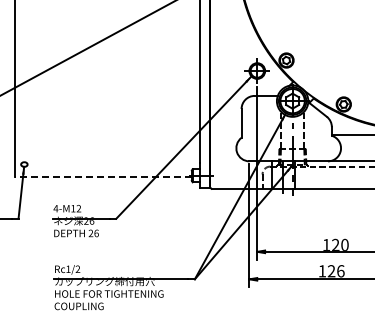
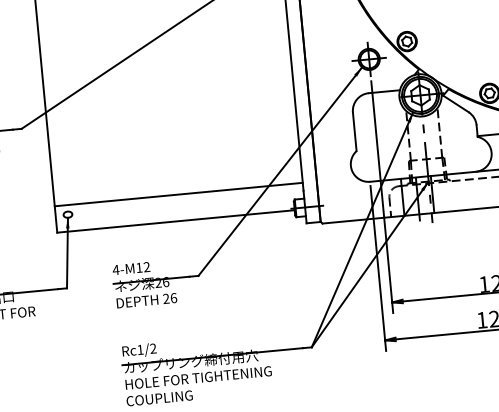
line: (107, 157) -> (178, 194), added
line: (103, 177) -> (175, 222), dashed -> solid

